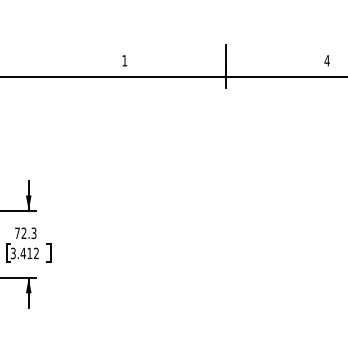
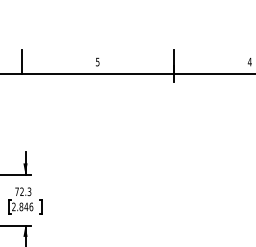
line: (23, 60) -> (21, 61), added
text: (124, 60) -> (97, 61), 1 -> 5
text: (24, 253) -> (22, 206), 3.412 -> 2.846

